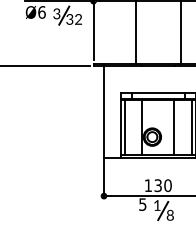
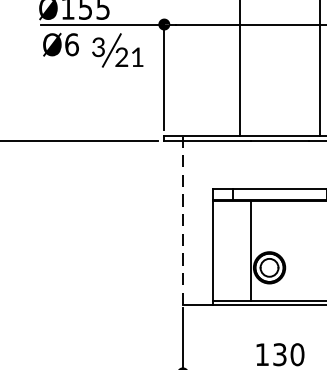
text: (74, 19) -> (130, 57), 32 -> 21
line: (104, 111) -> (183, 221), solid -> dashed
line: (124, 127) -> (219, 250), removed
line: (174, 127) -> (309, 250), removed

